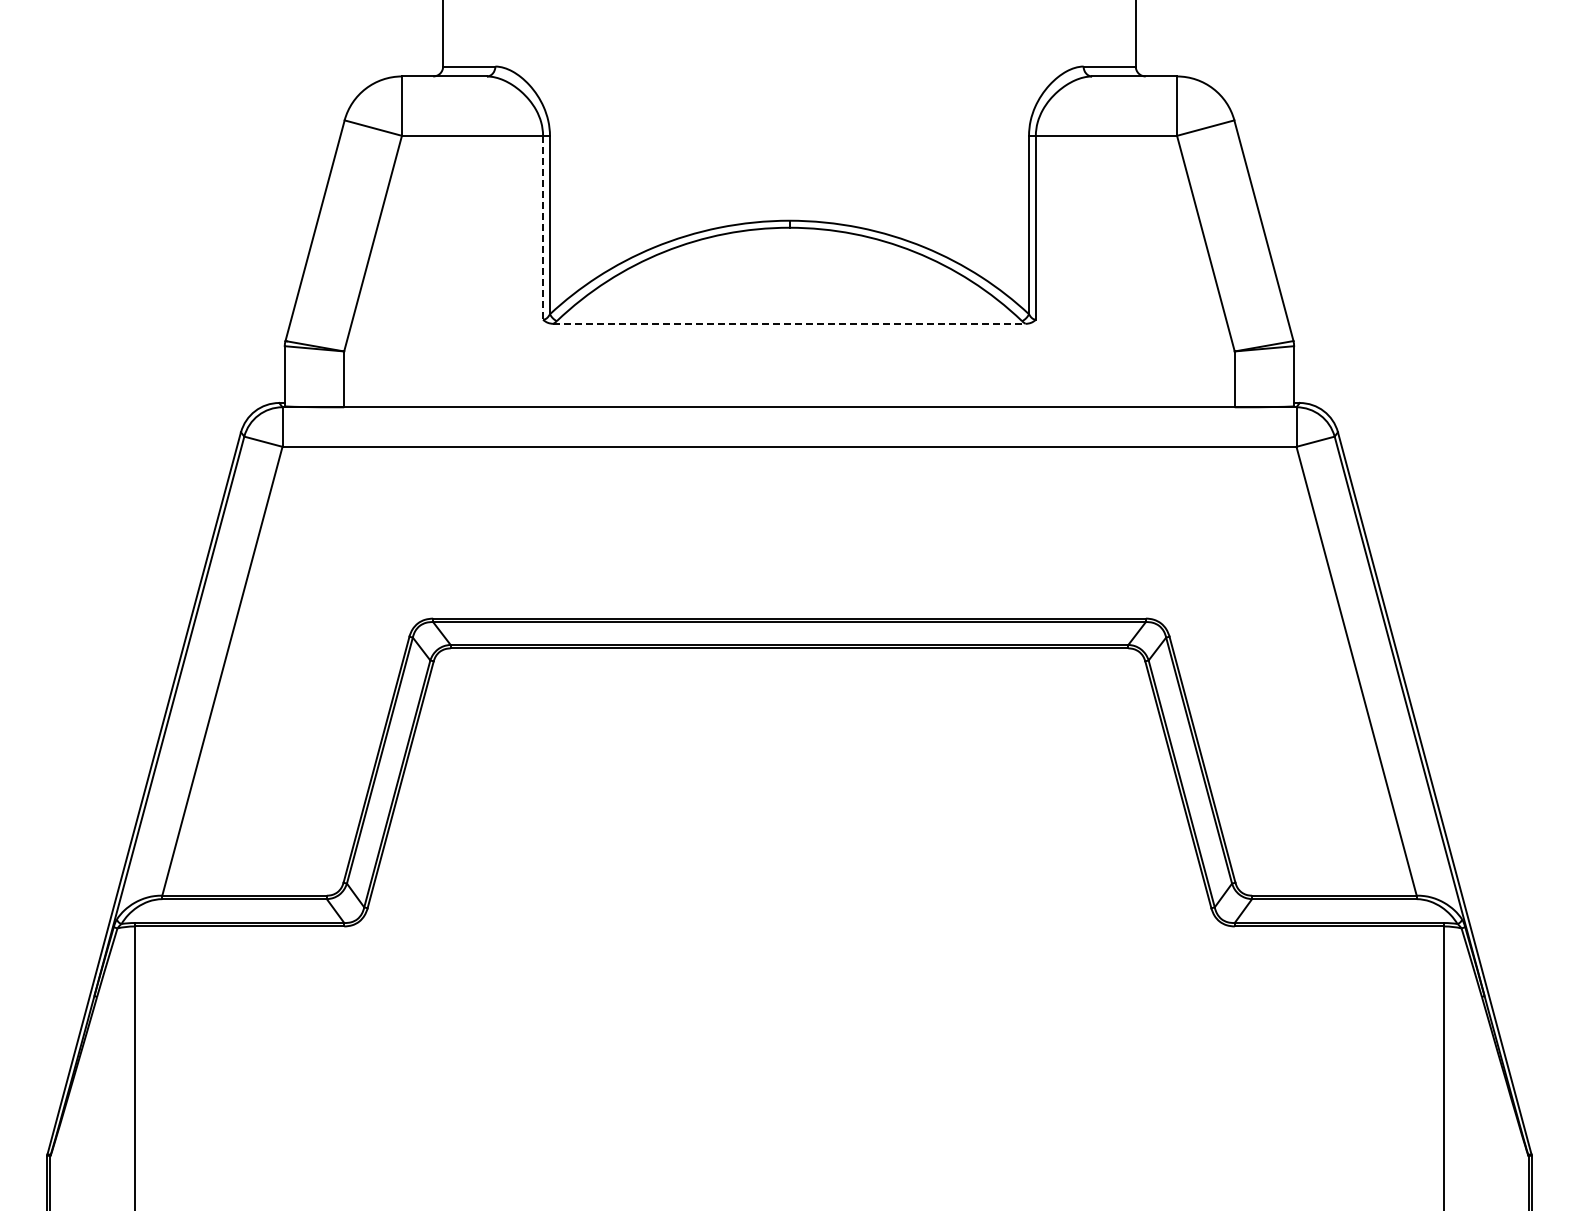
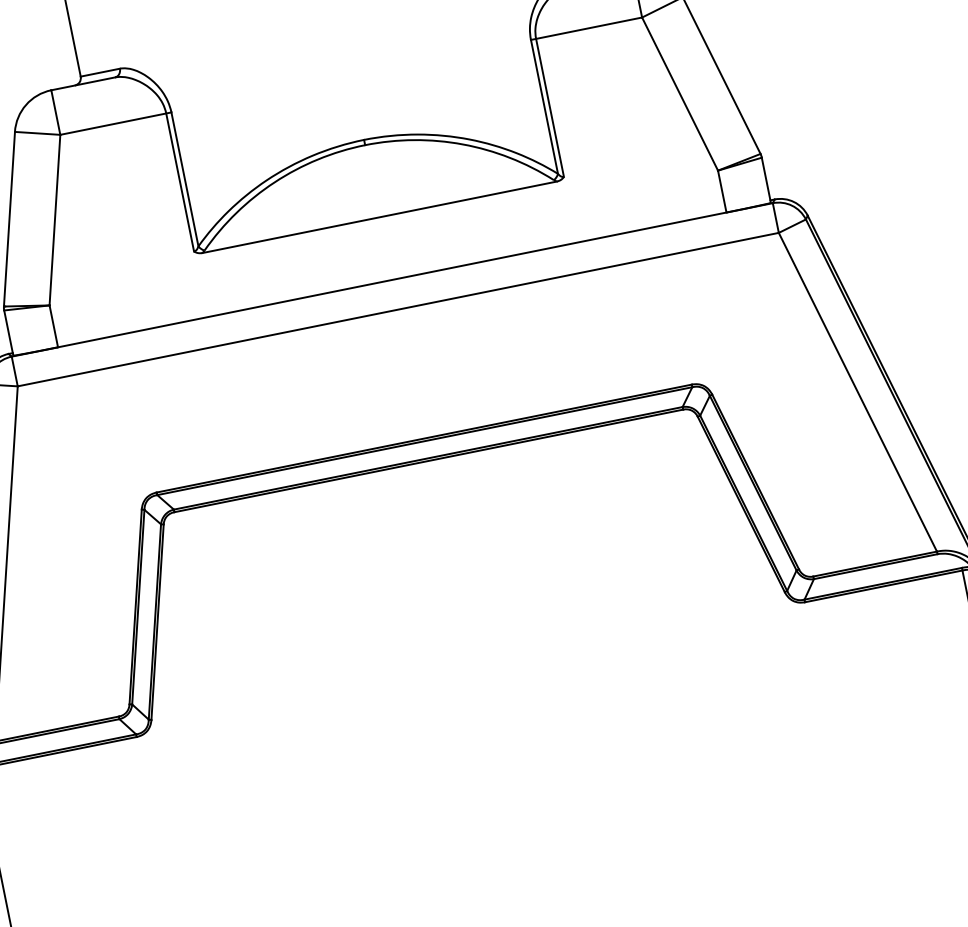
line: (543, 227) -> (180, 182), dashed -> solid
line: (790, 323) -> (380, 216), dashed -> solid

